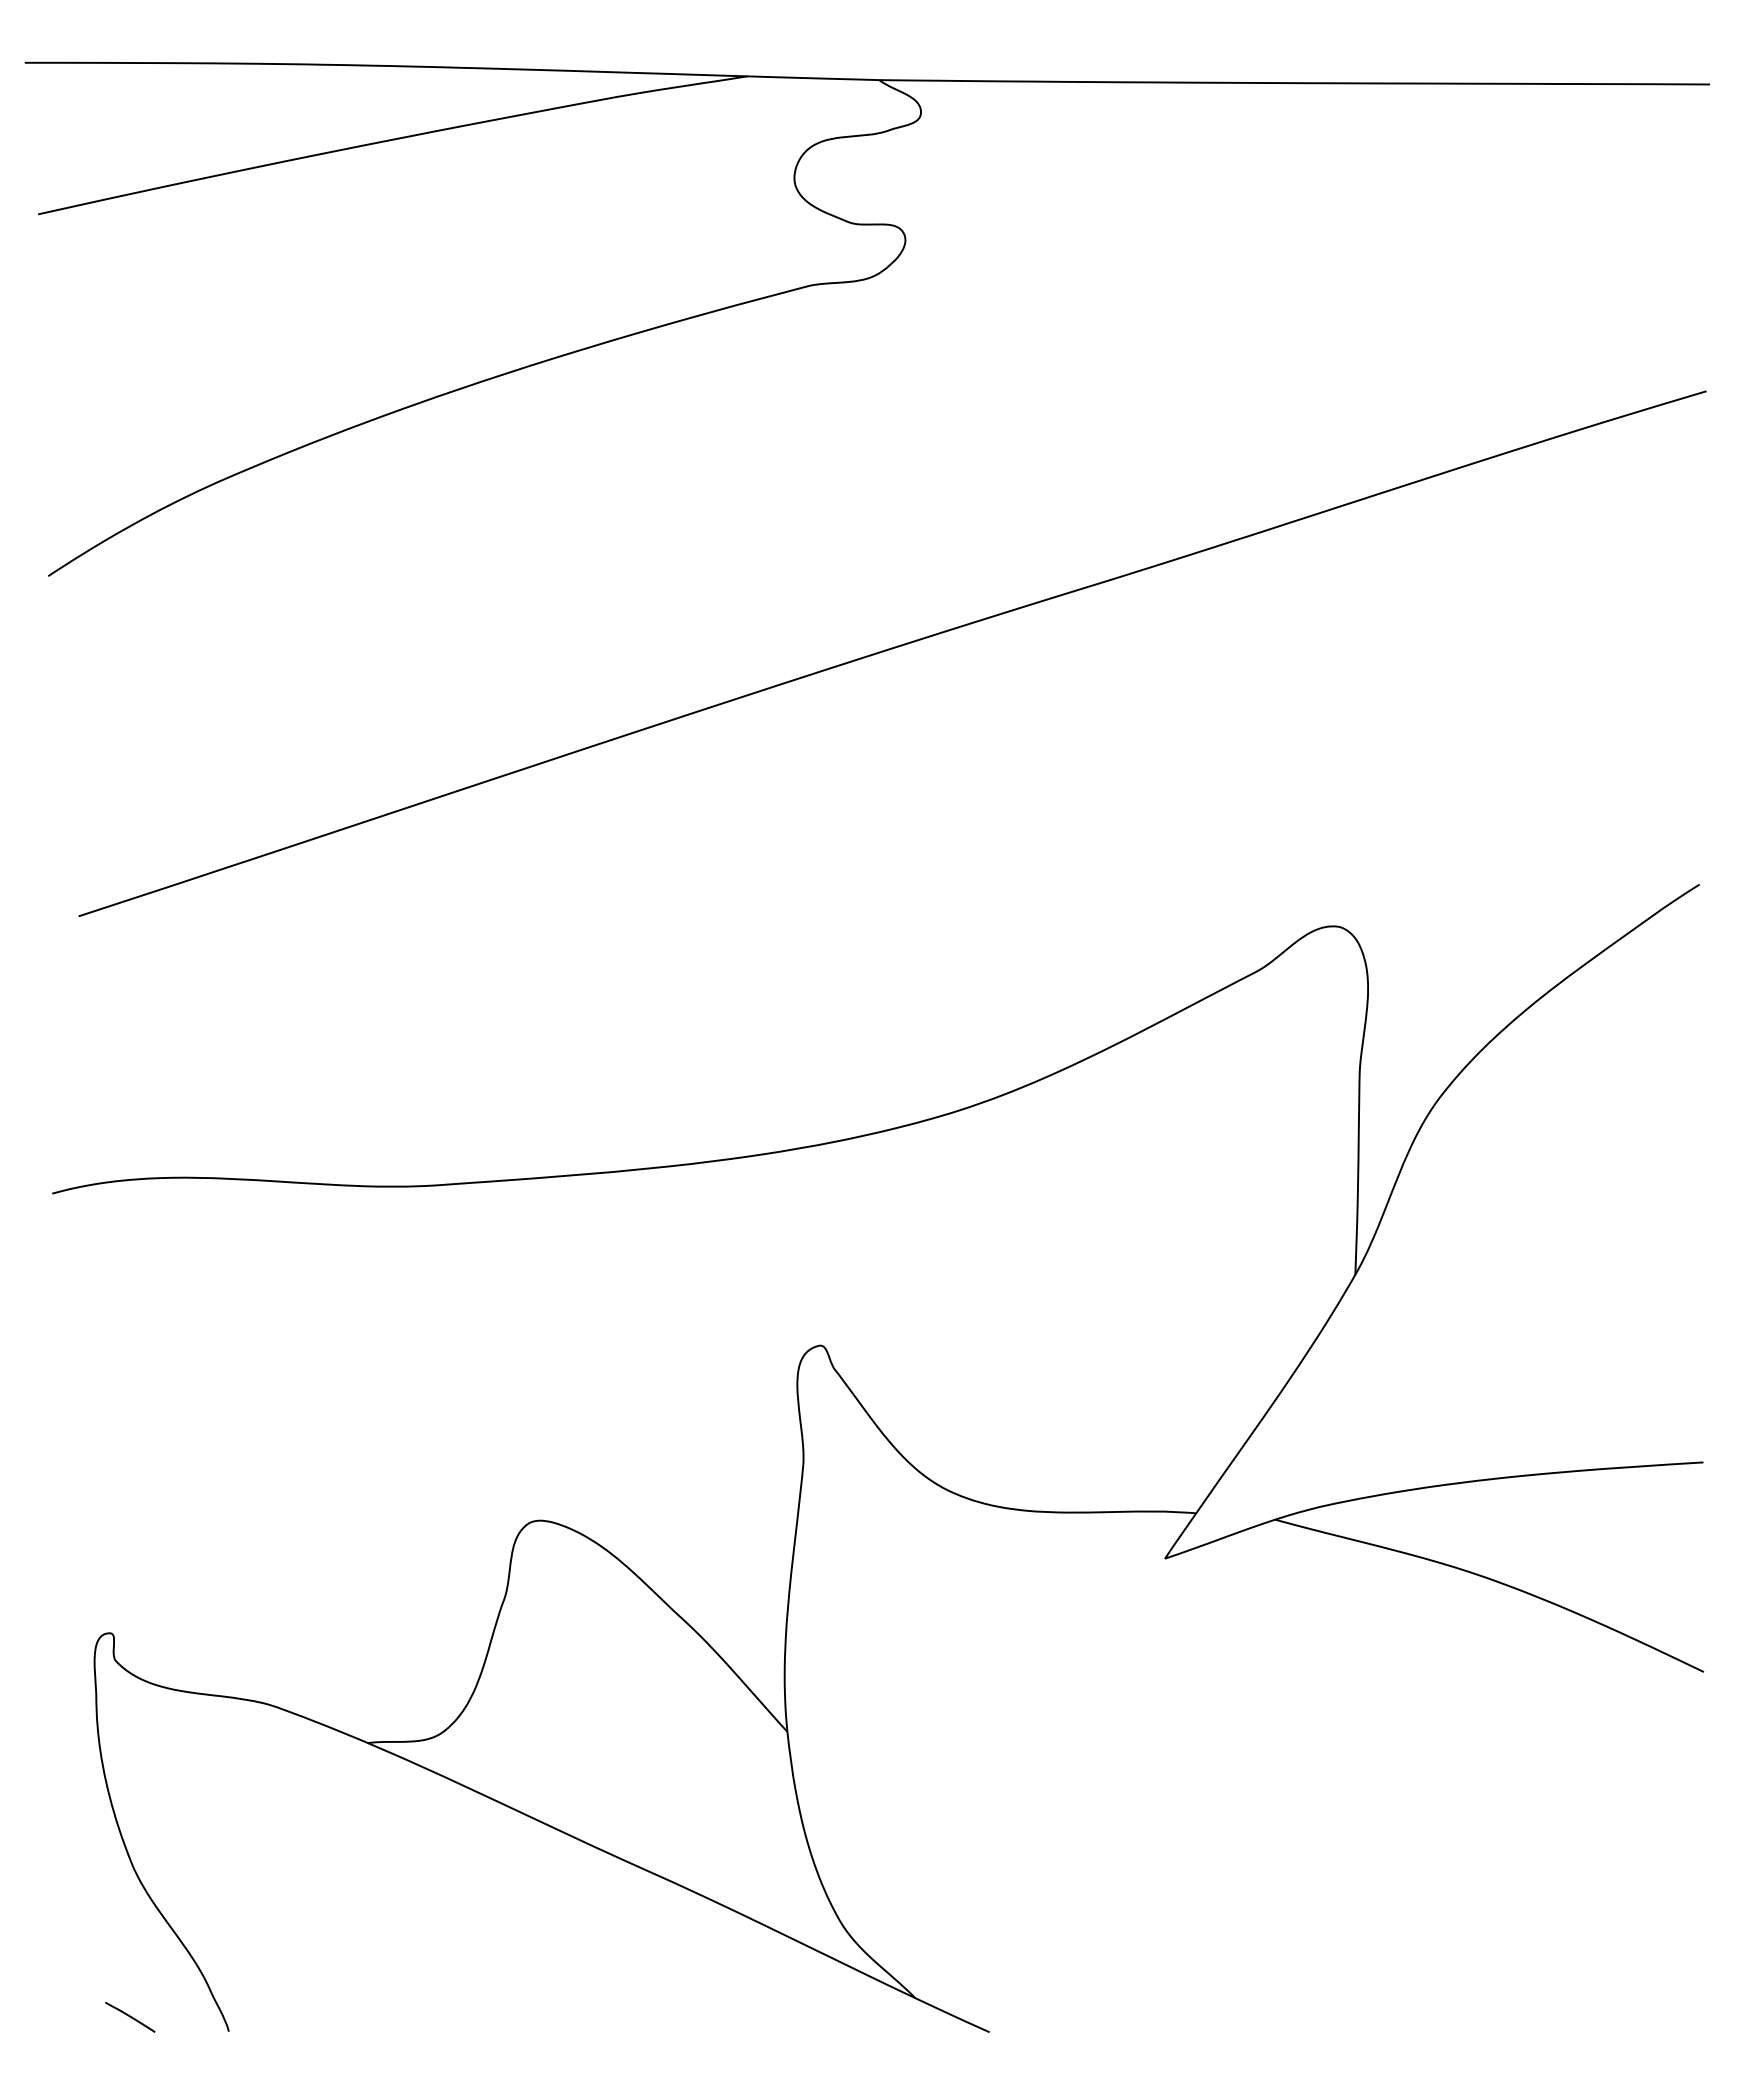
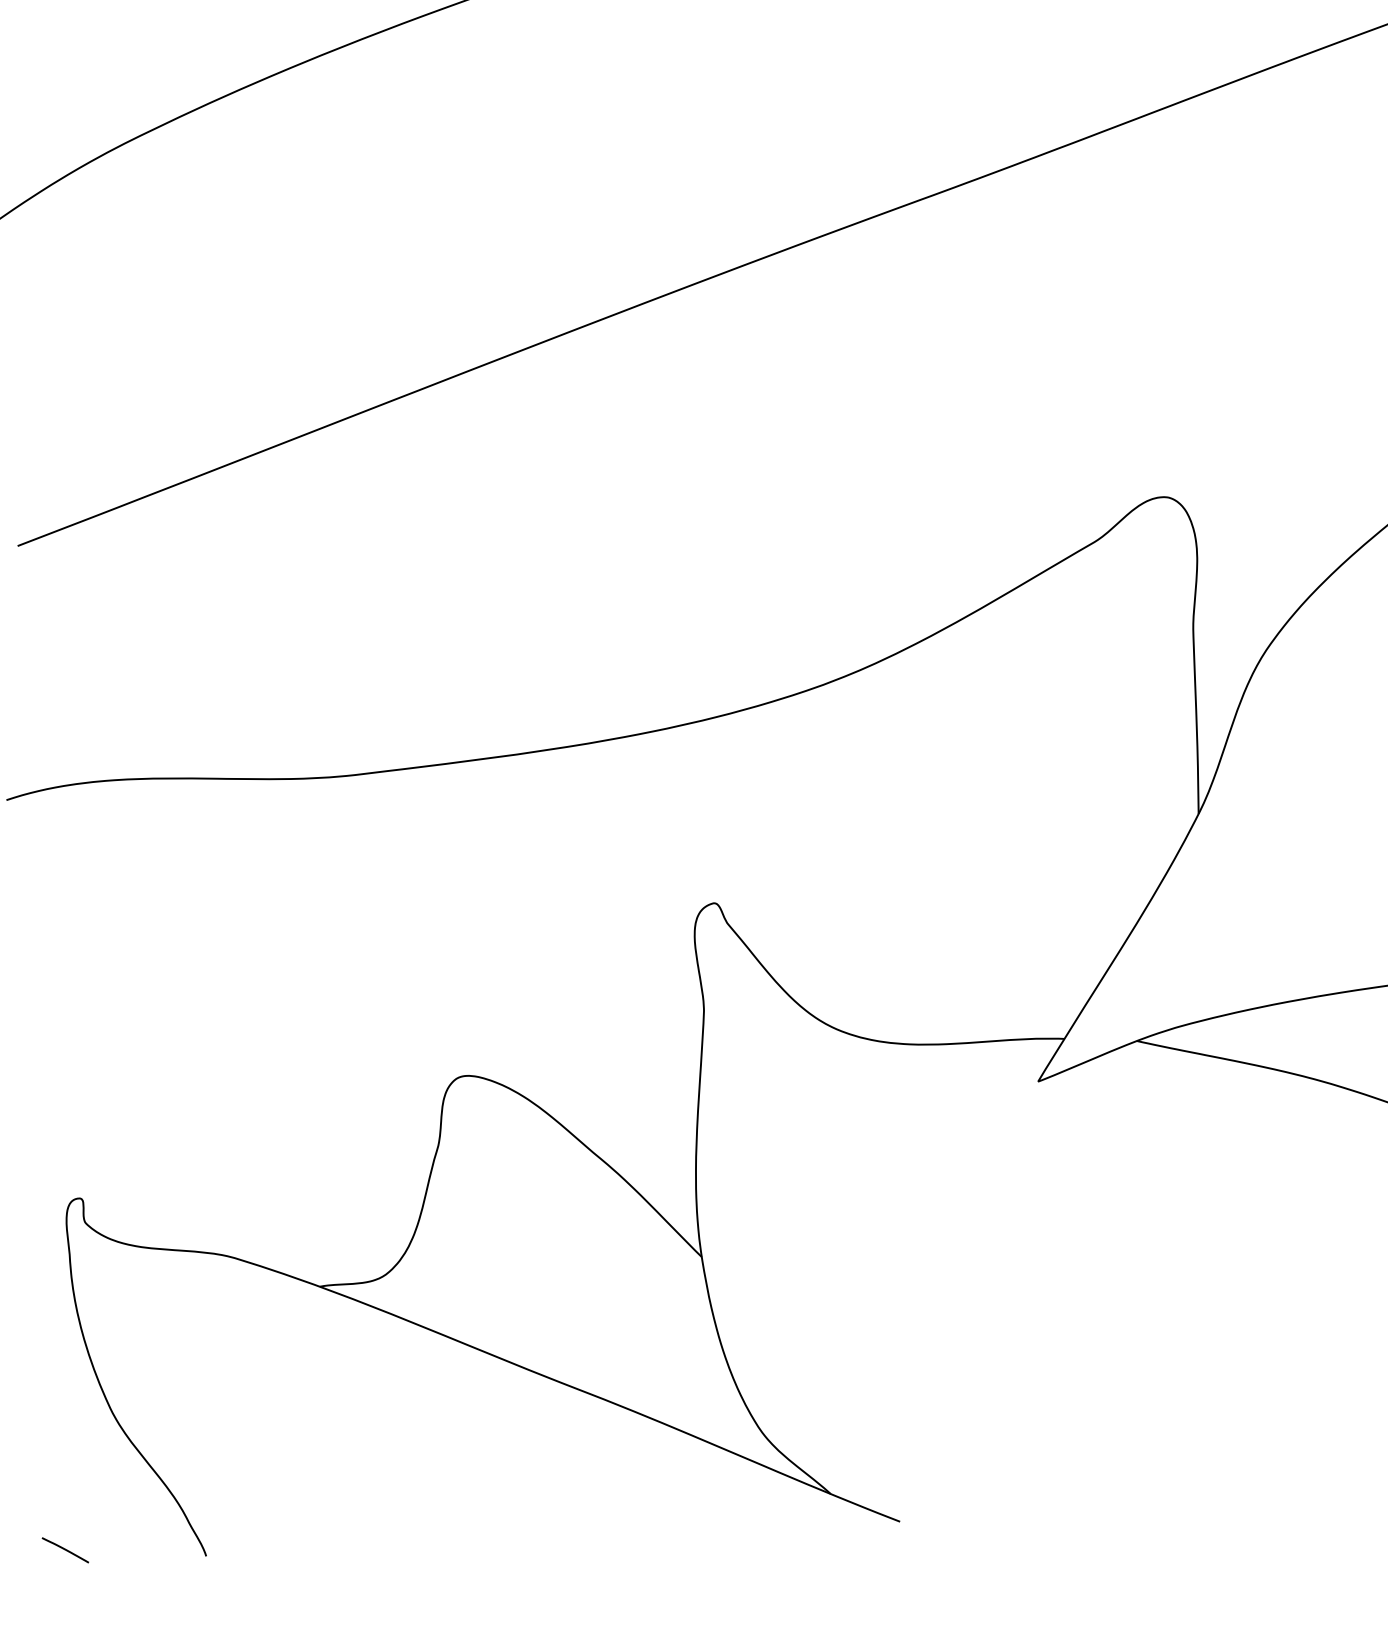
line: (130, 2017) -> (65, 1550), moved

